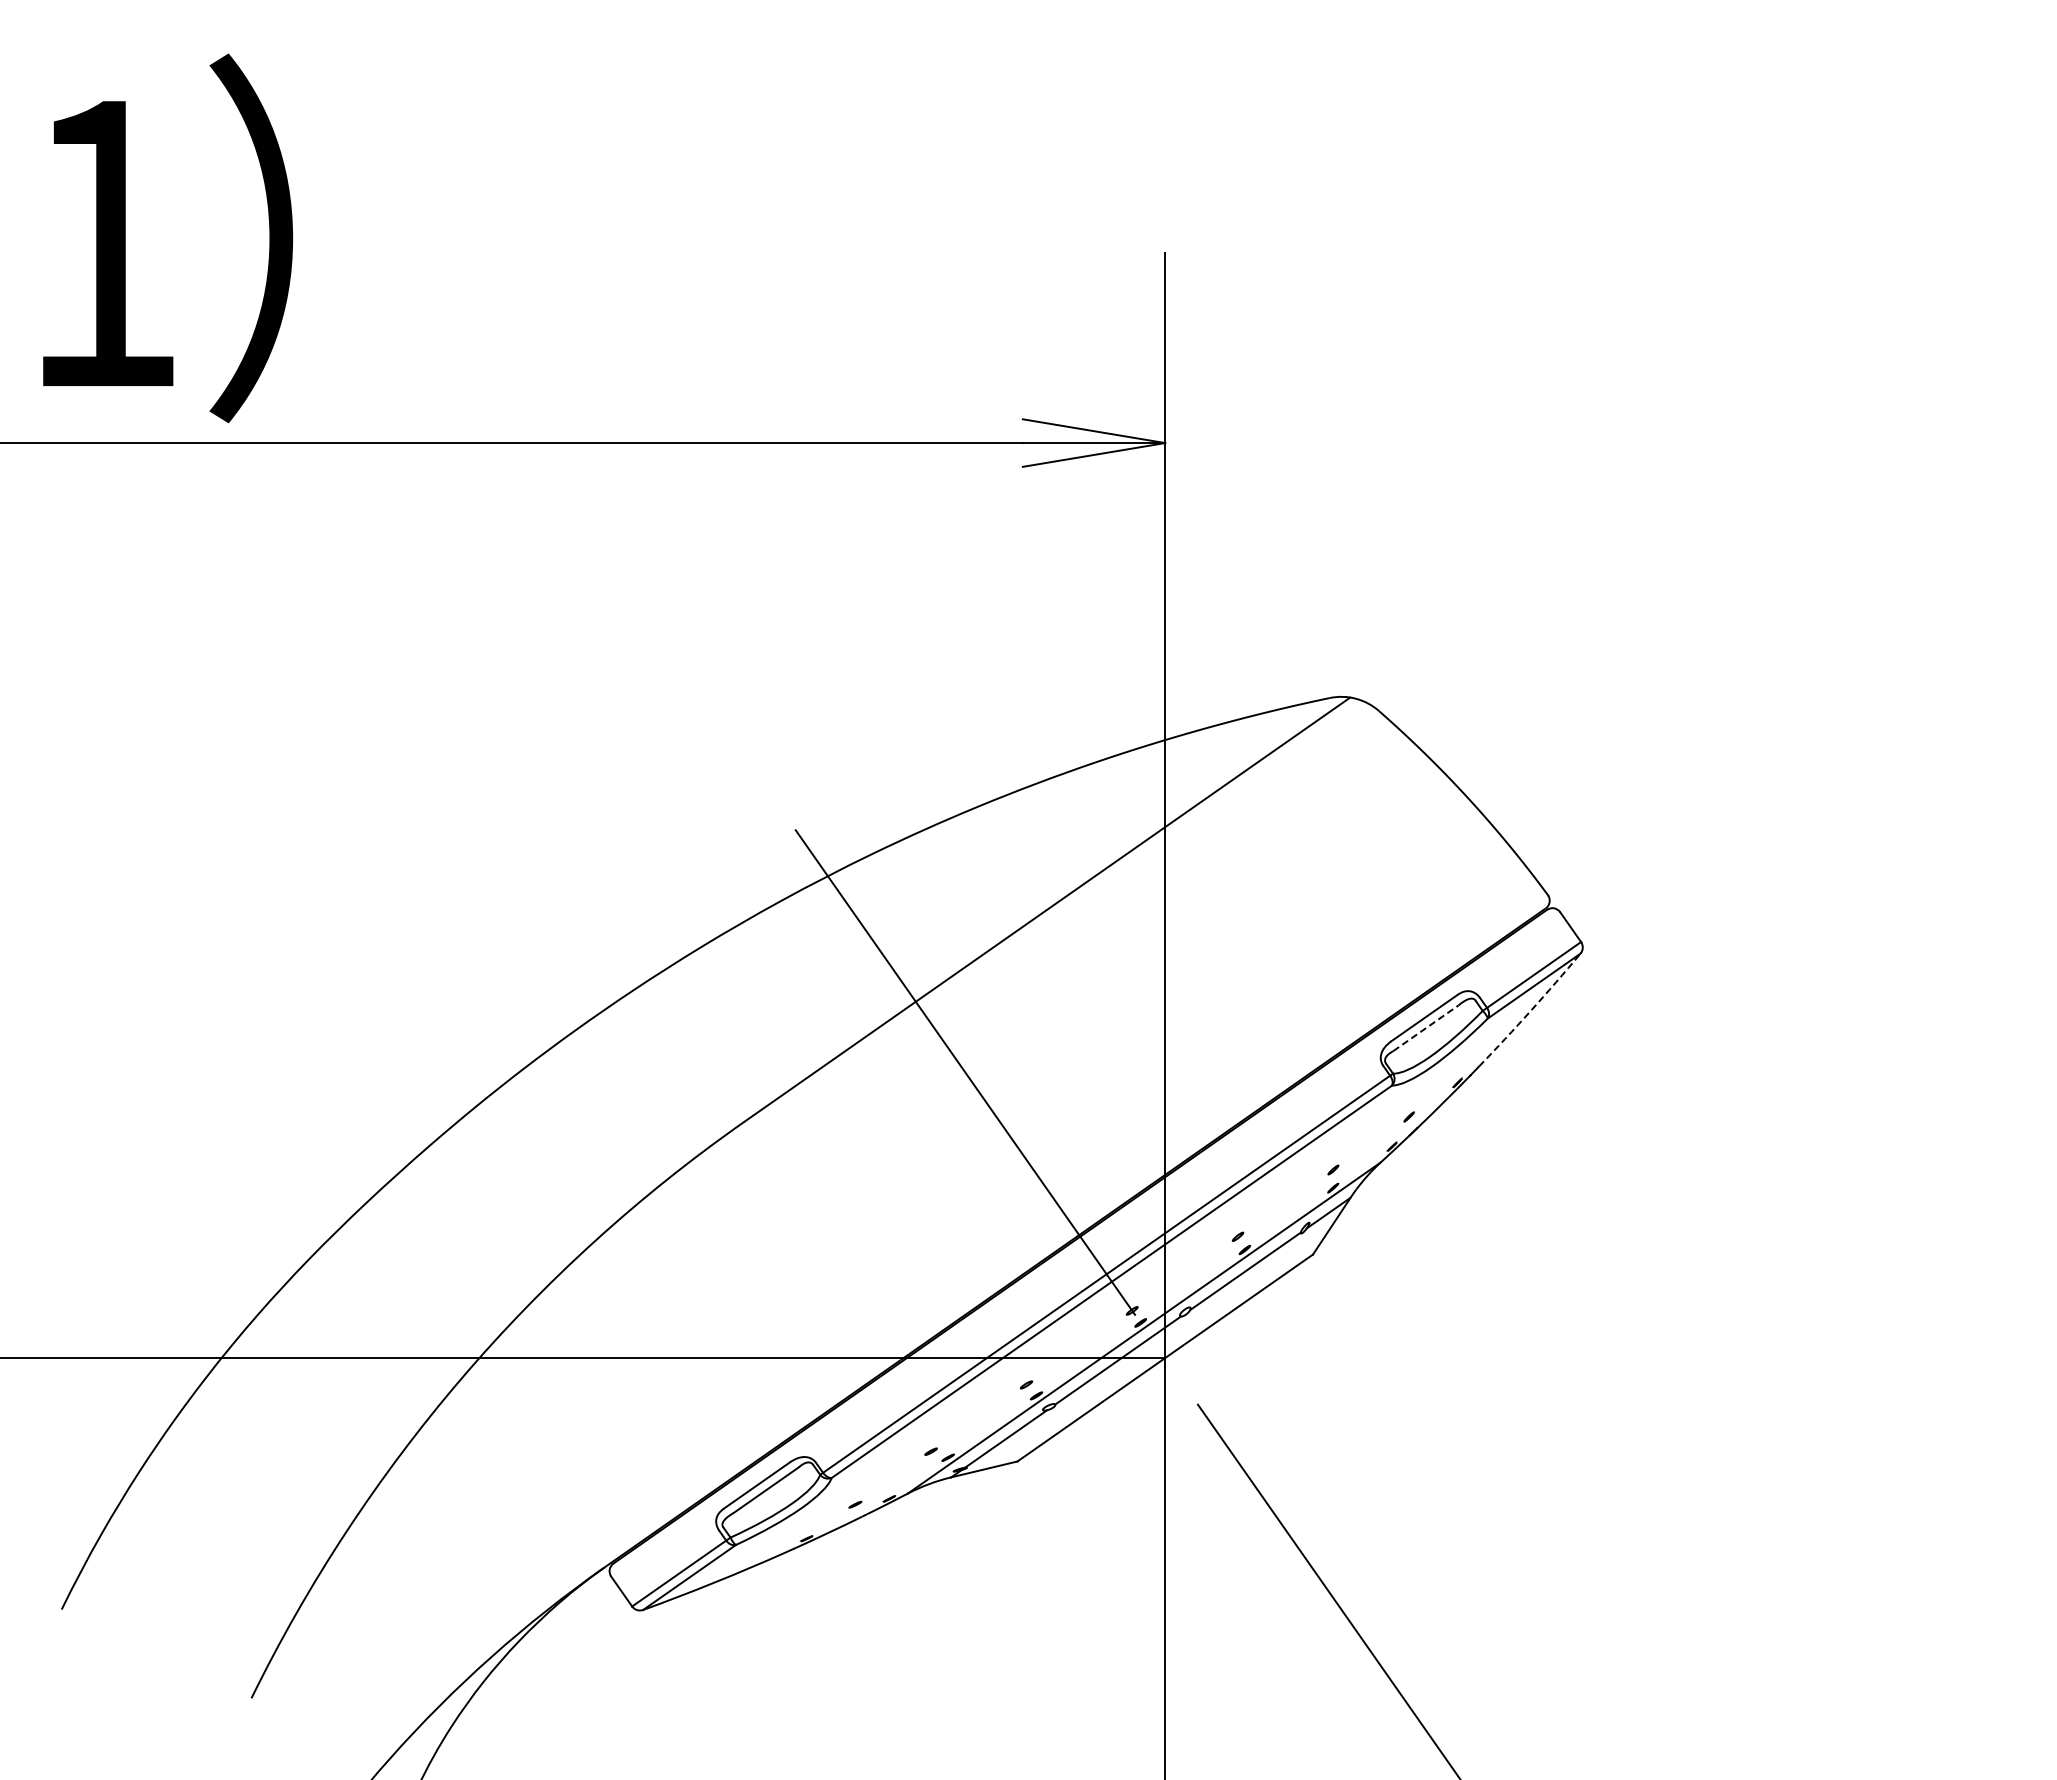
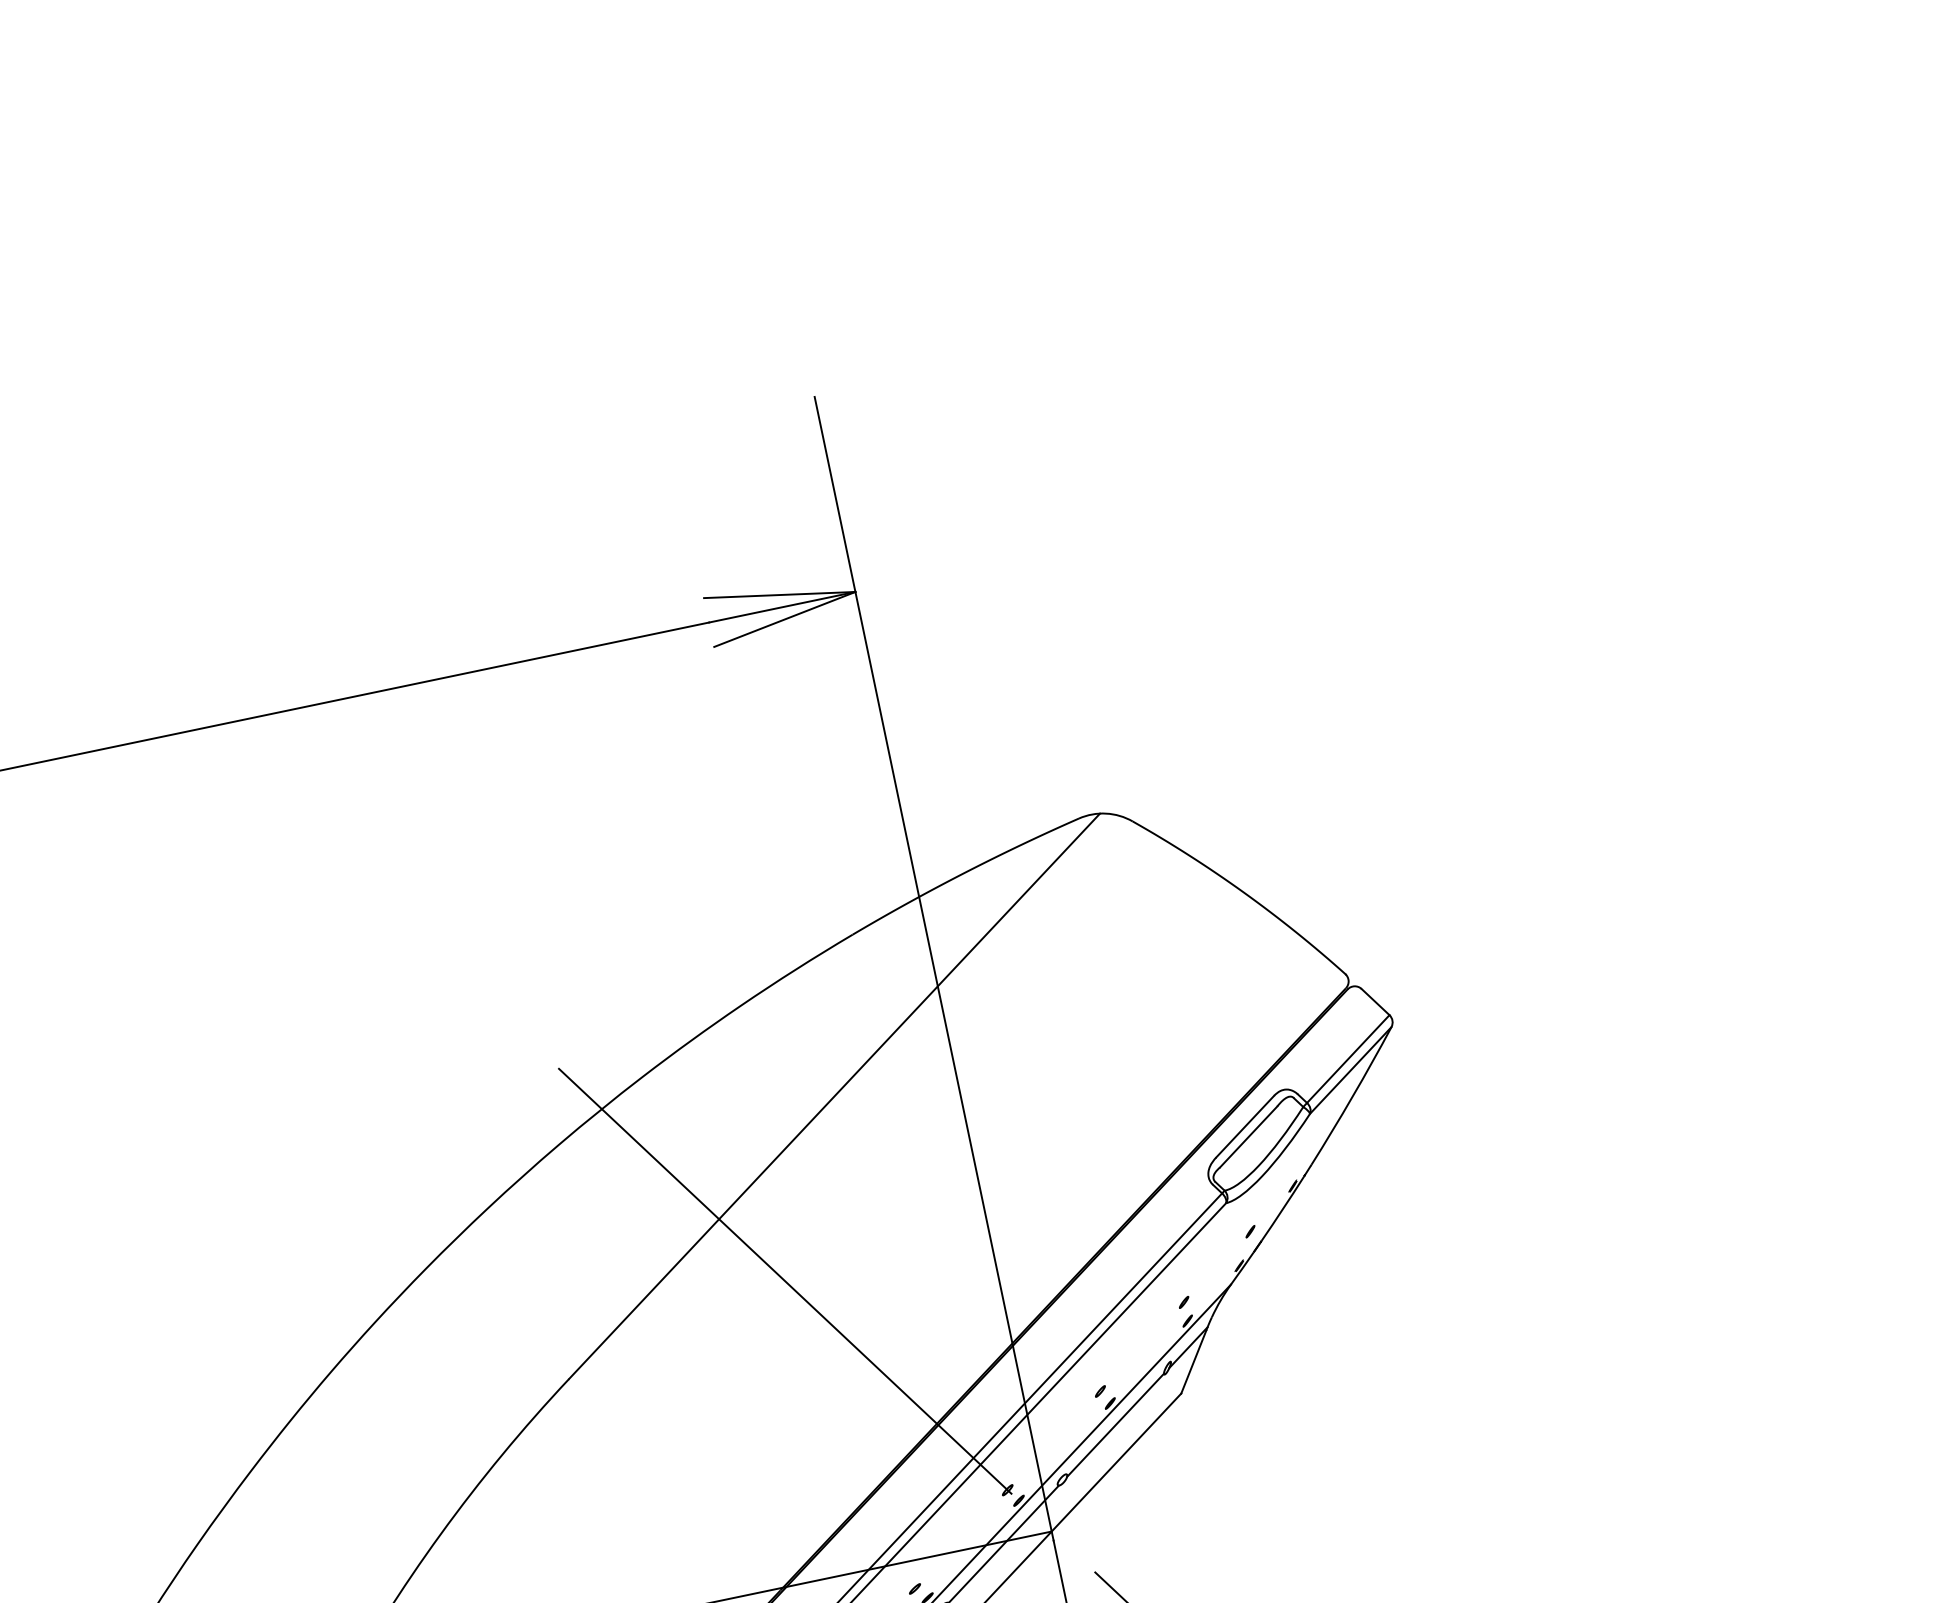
arc: (1530, 1010) -> (1352, 1096), dashed -> solid
line: (1425, 1028) -> (1248, 1137), dashed -> solid

